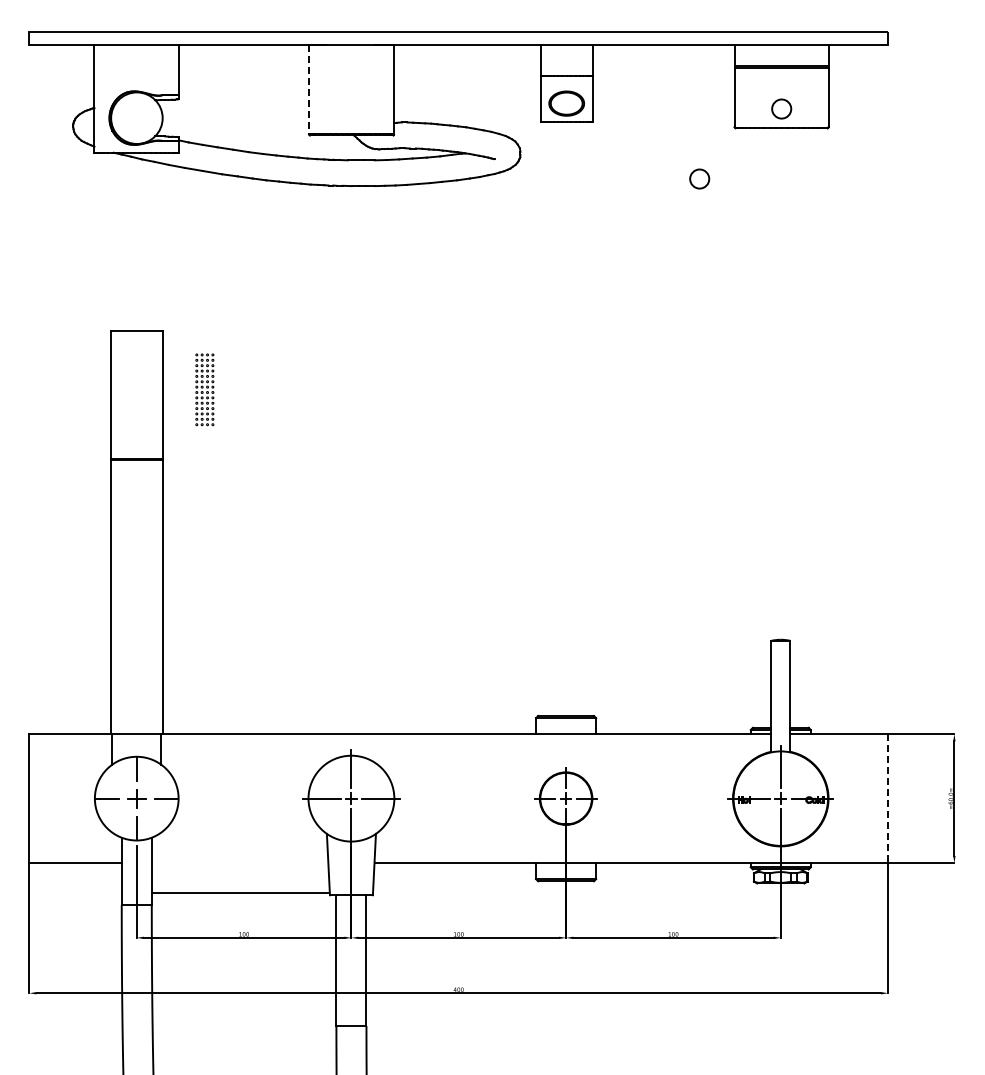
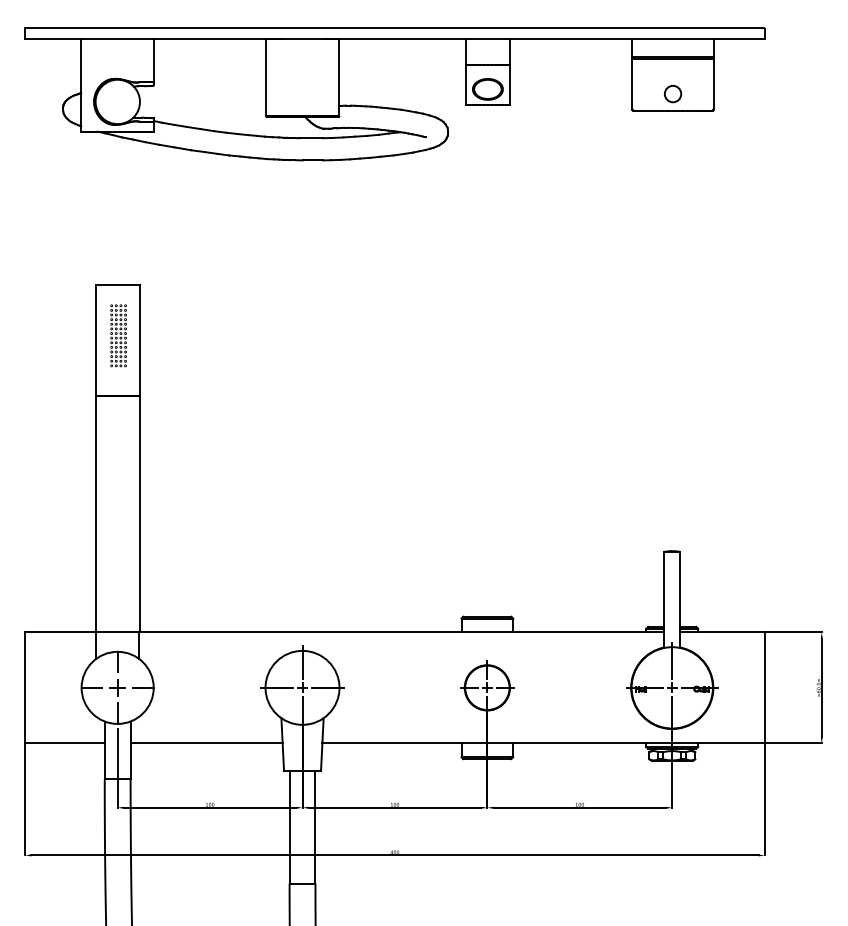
line: (309, 89) -> (266, 77), dashed -> solid
circle: (699, 178) -> (602, 153), removed
part: (204, 389) -> (118, 335), moved
line: (888, 799) -> (764, 688), dashed -> solid
line: (239, 893) -> (206, 743), moved

